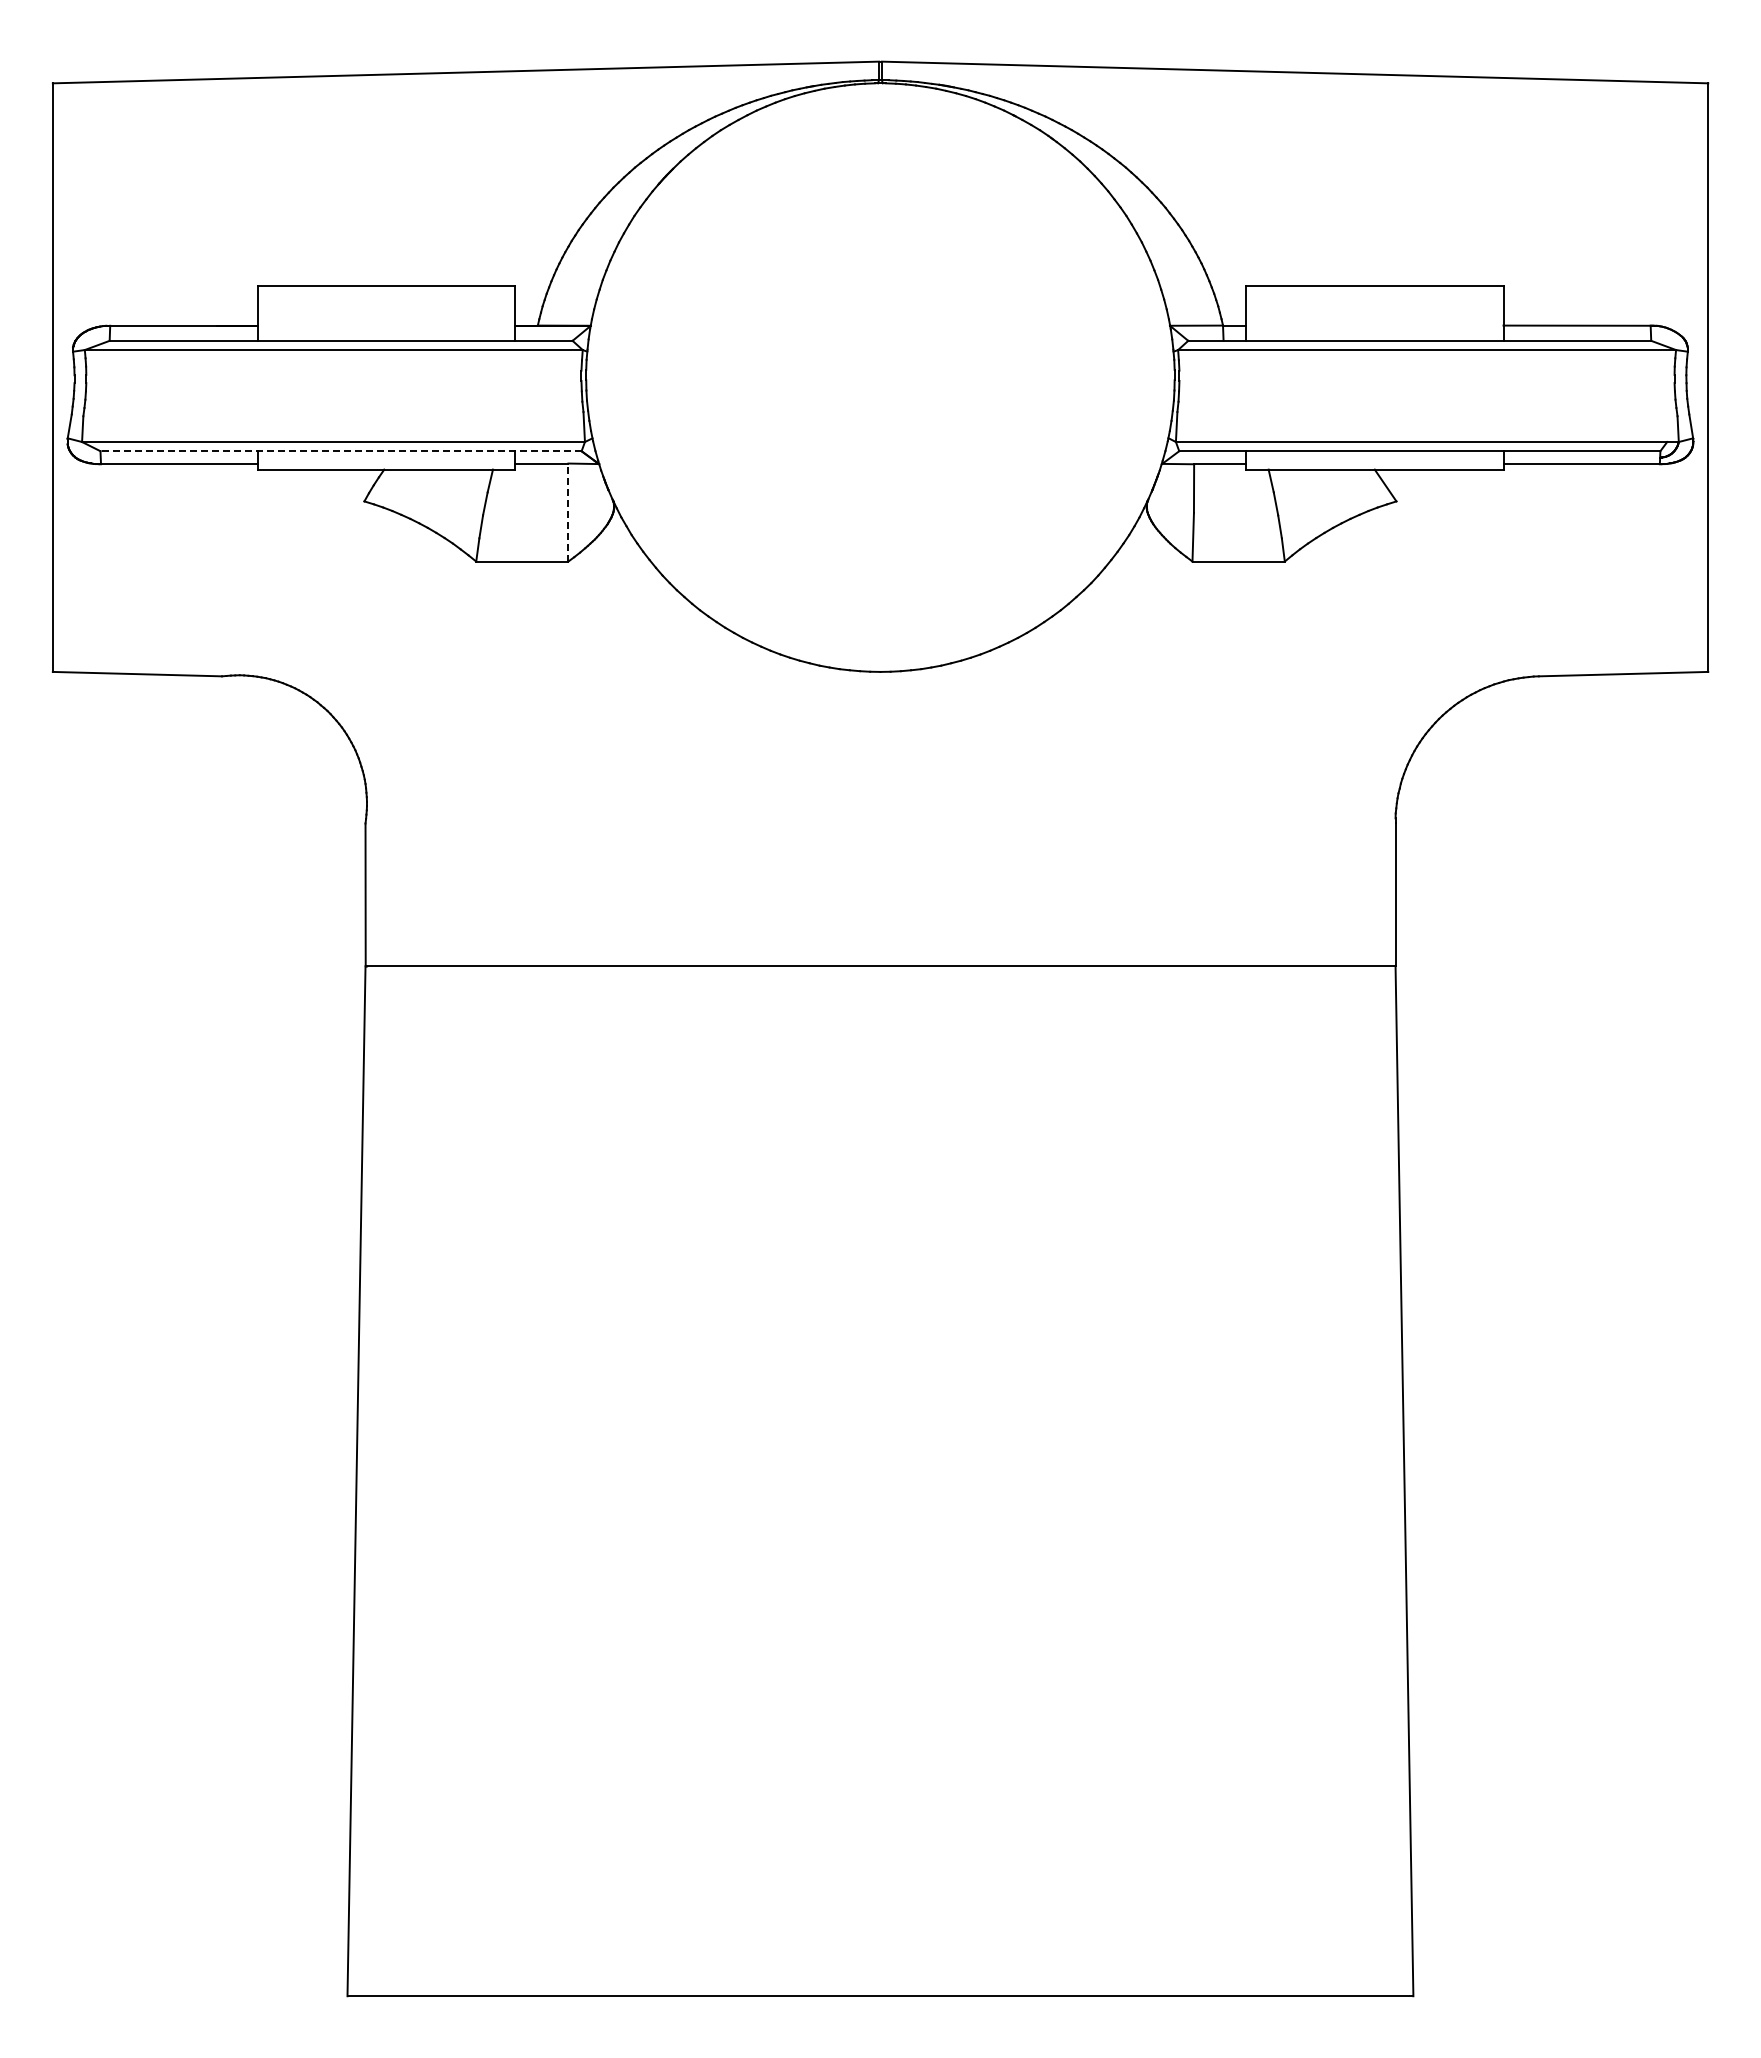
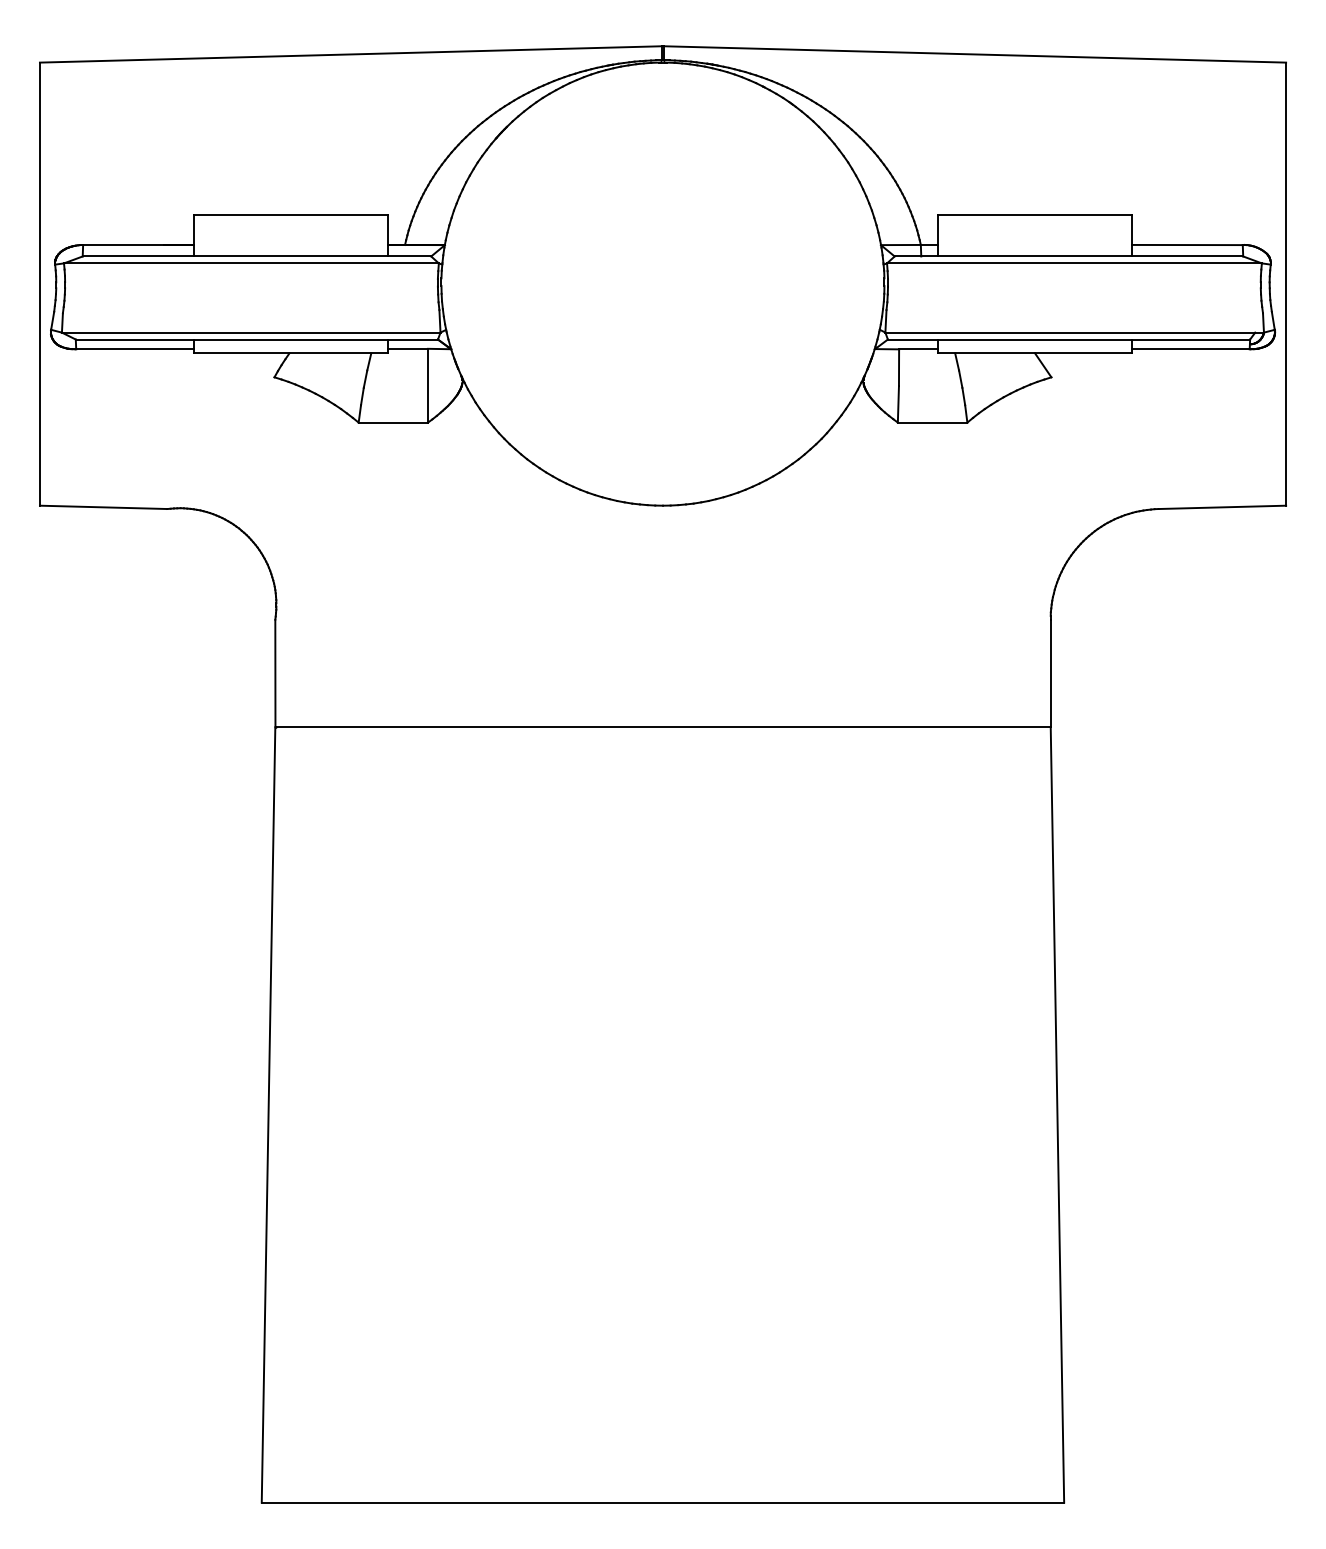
line: (341, 451) -> (257, 339), dashed -> solid
line: (568, 512) -> (428, 385), dashed -> solid

